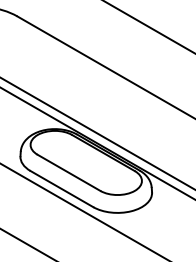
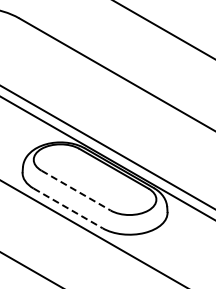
line: (69, 172) -> (76, 190), solid -> dashed
line: (62, 189) -> (68, 208), solid -> dashed

